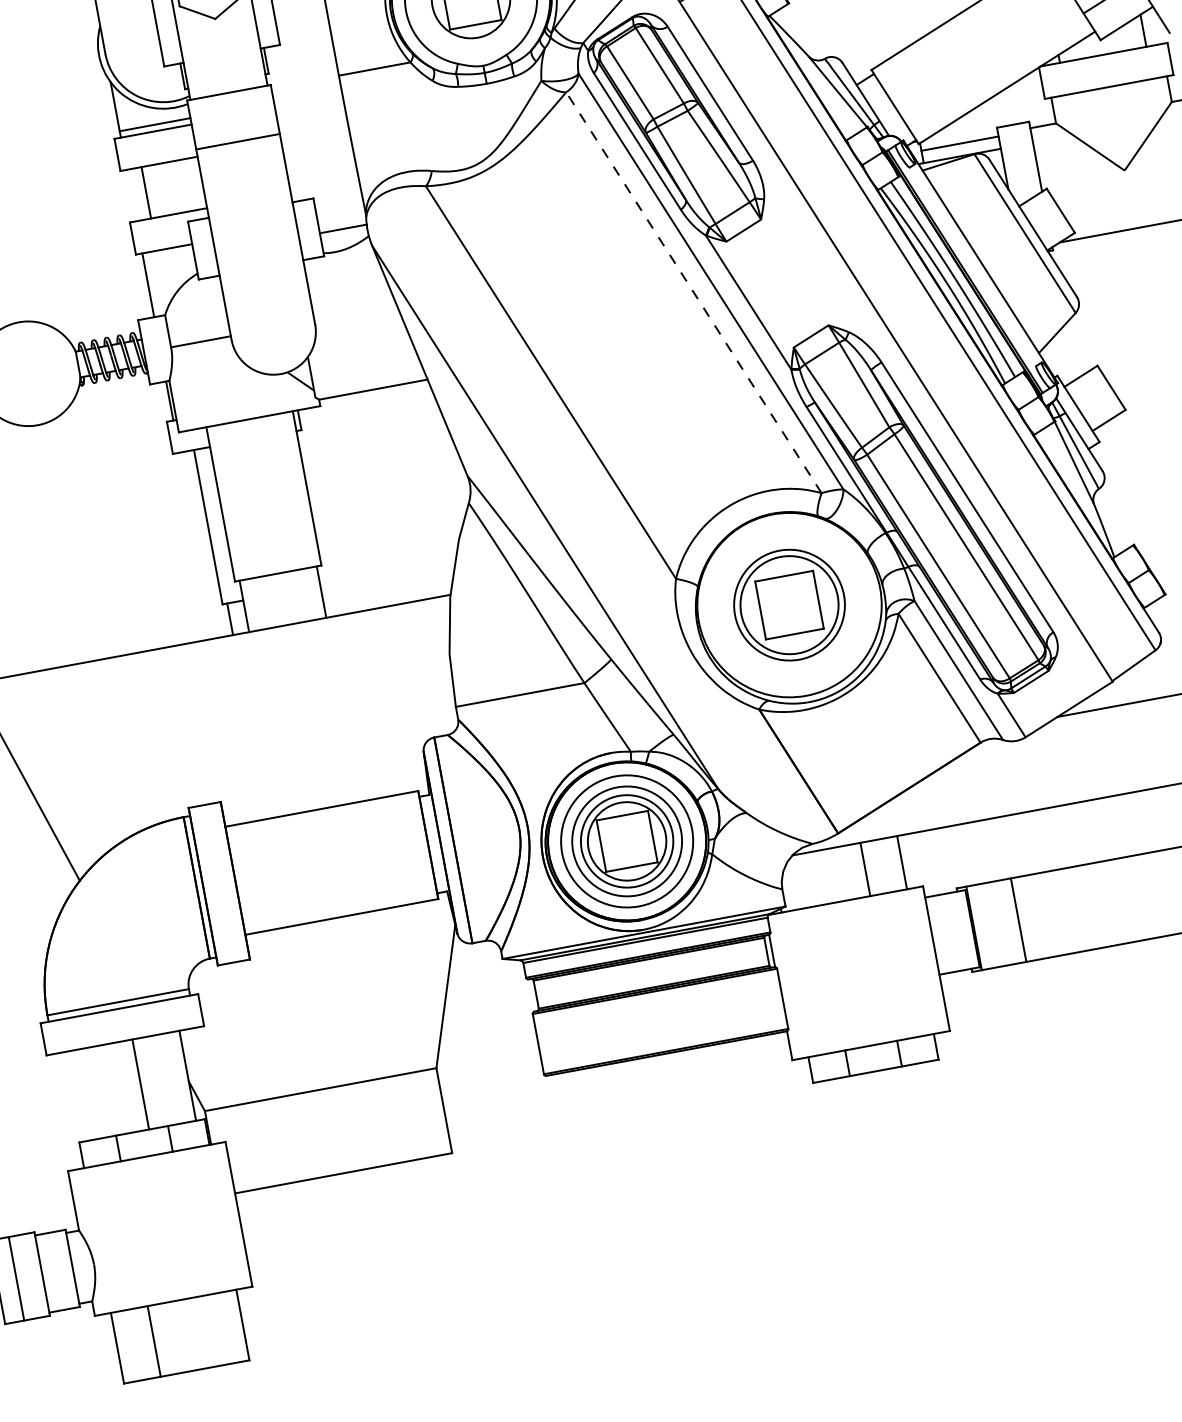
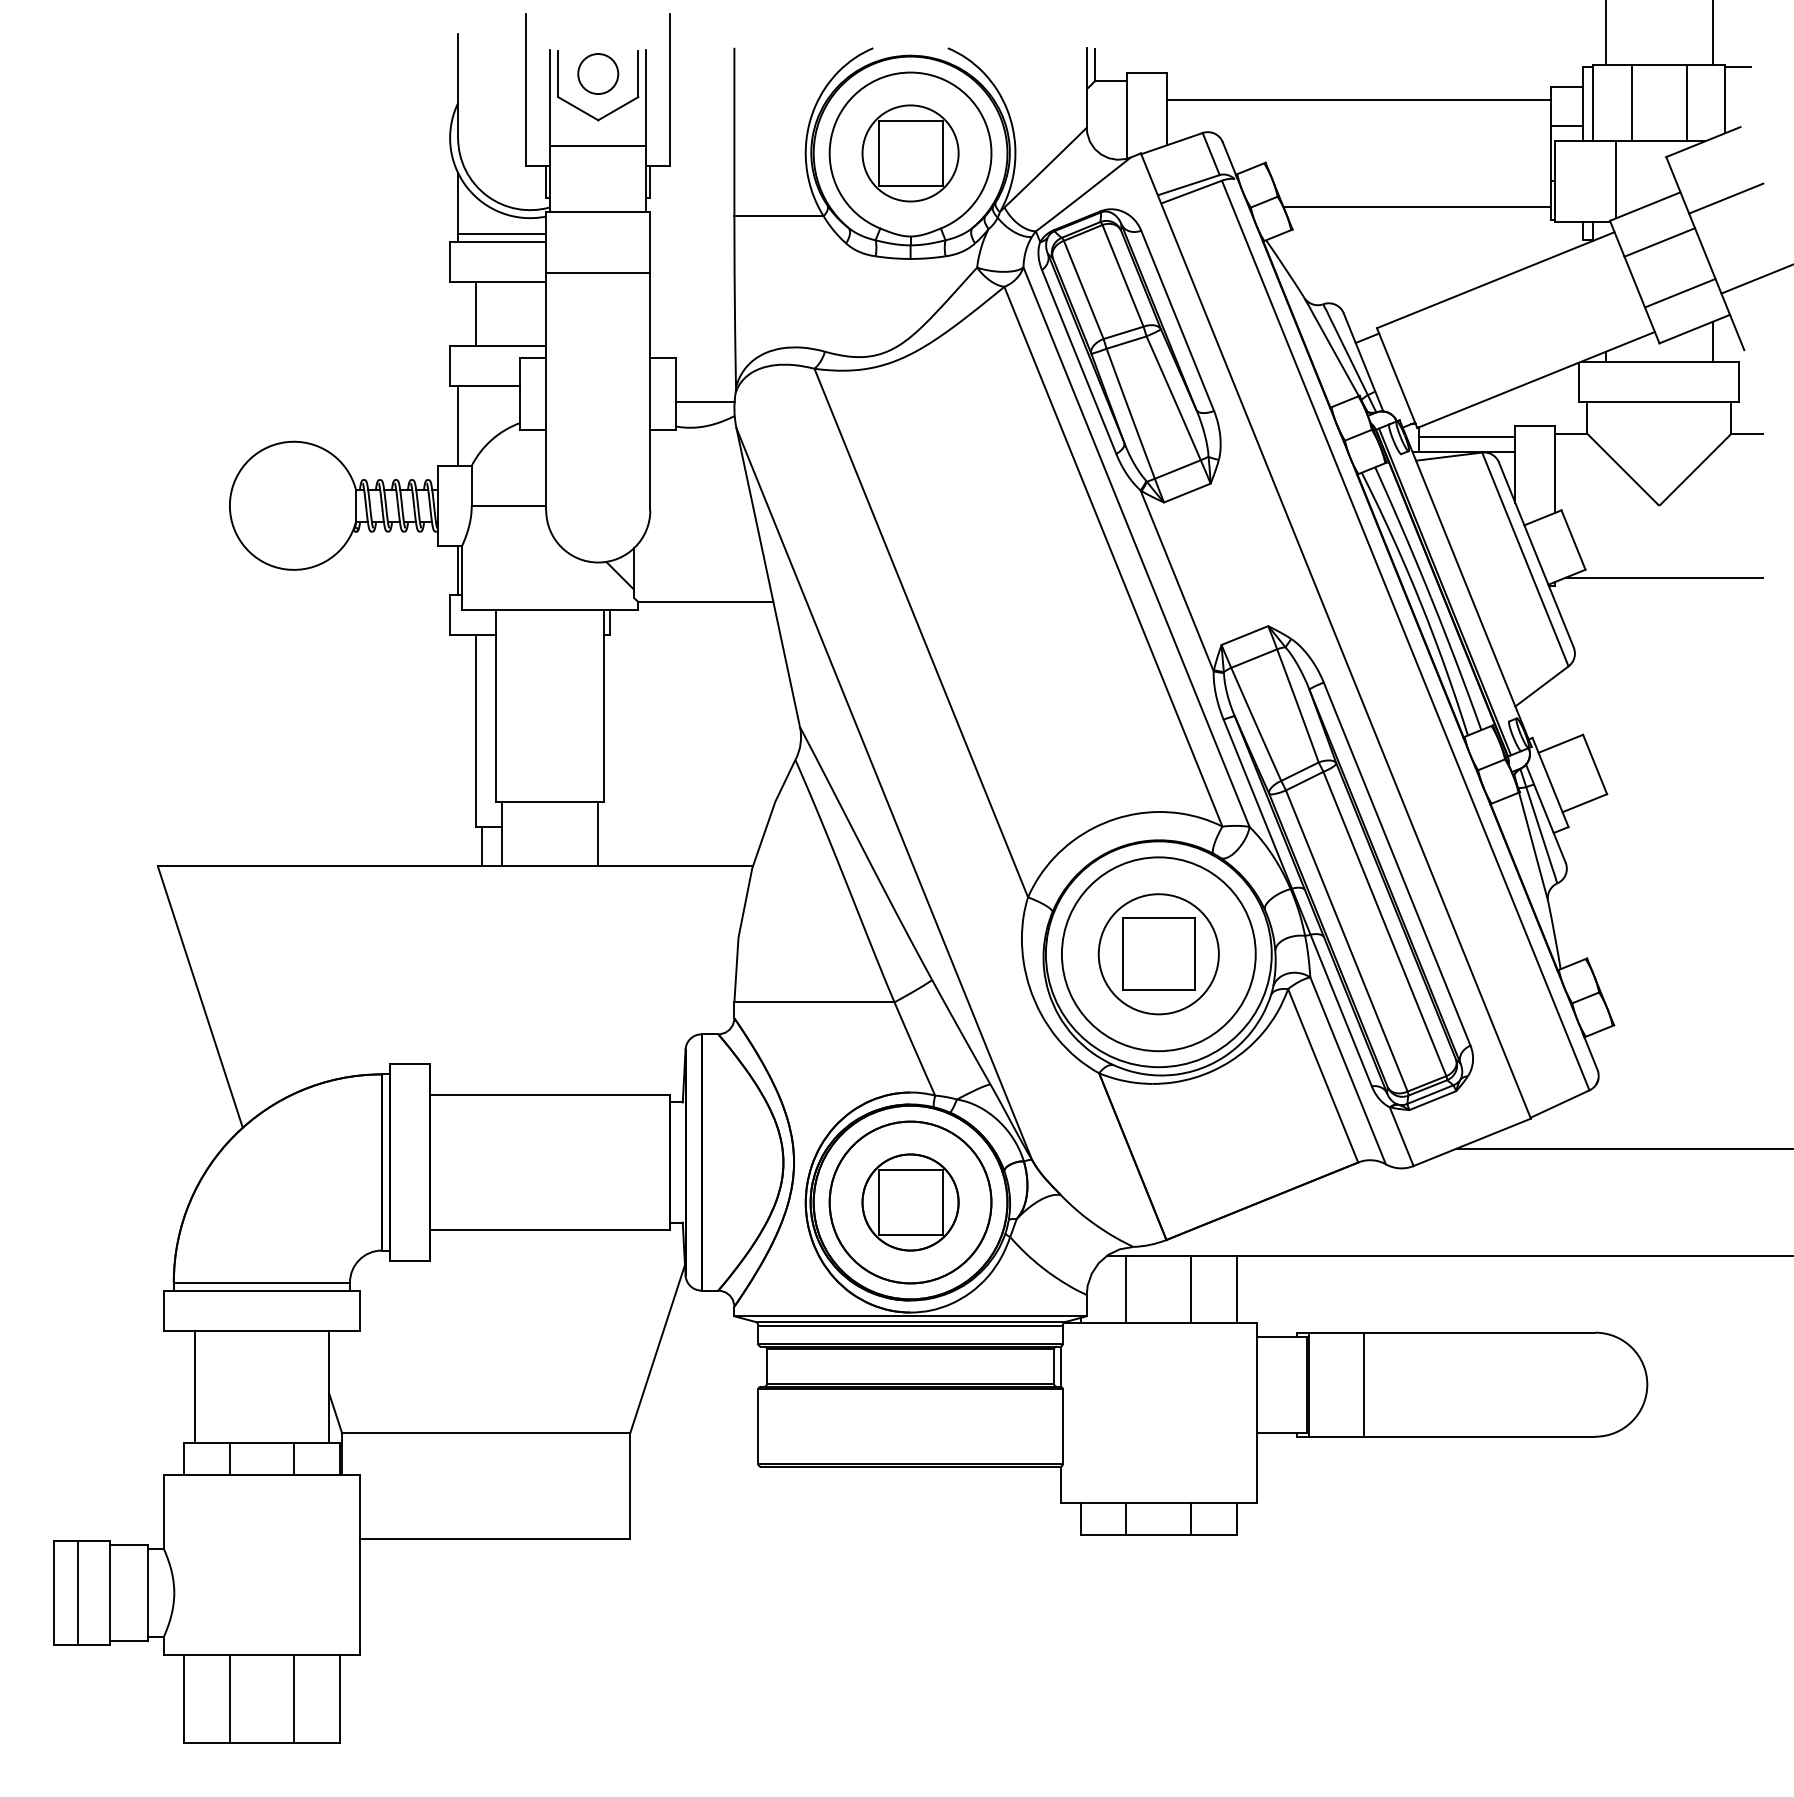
line: (219, 39) -> (598, 146), added
line: (693, 292) -> (1113, 556), dashed -> solid
circle: (789, 605) -> (1158, 954), size x1.43
circle: (627, 841) -> (910, 1202), size x0.71
circle: (627, 841) -> (910, 1202), size x1.43
line: (813, 879) -> (1126, 1289), added
line: (140, 1084) -> (194, 1386), moved
line: (206, 1332) -> (294, 1699), added

